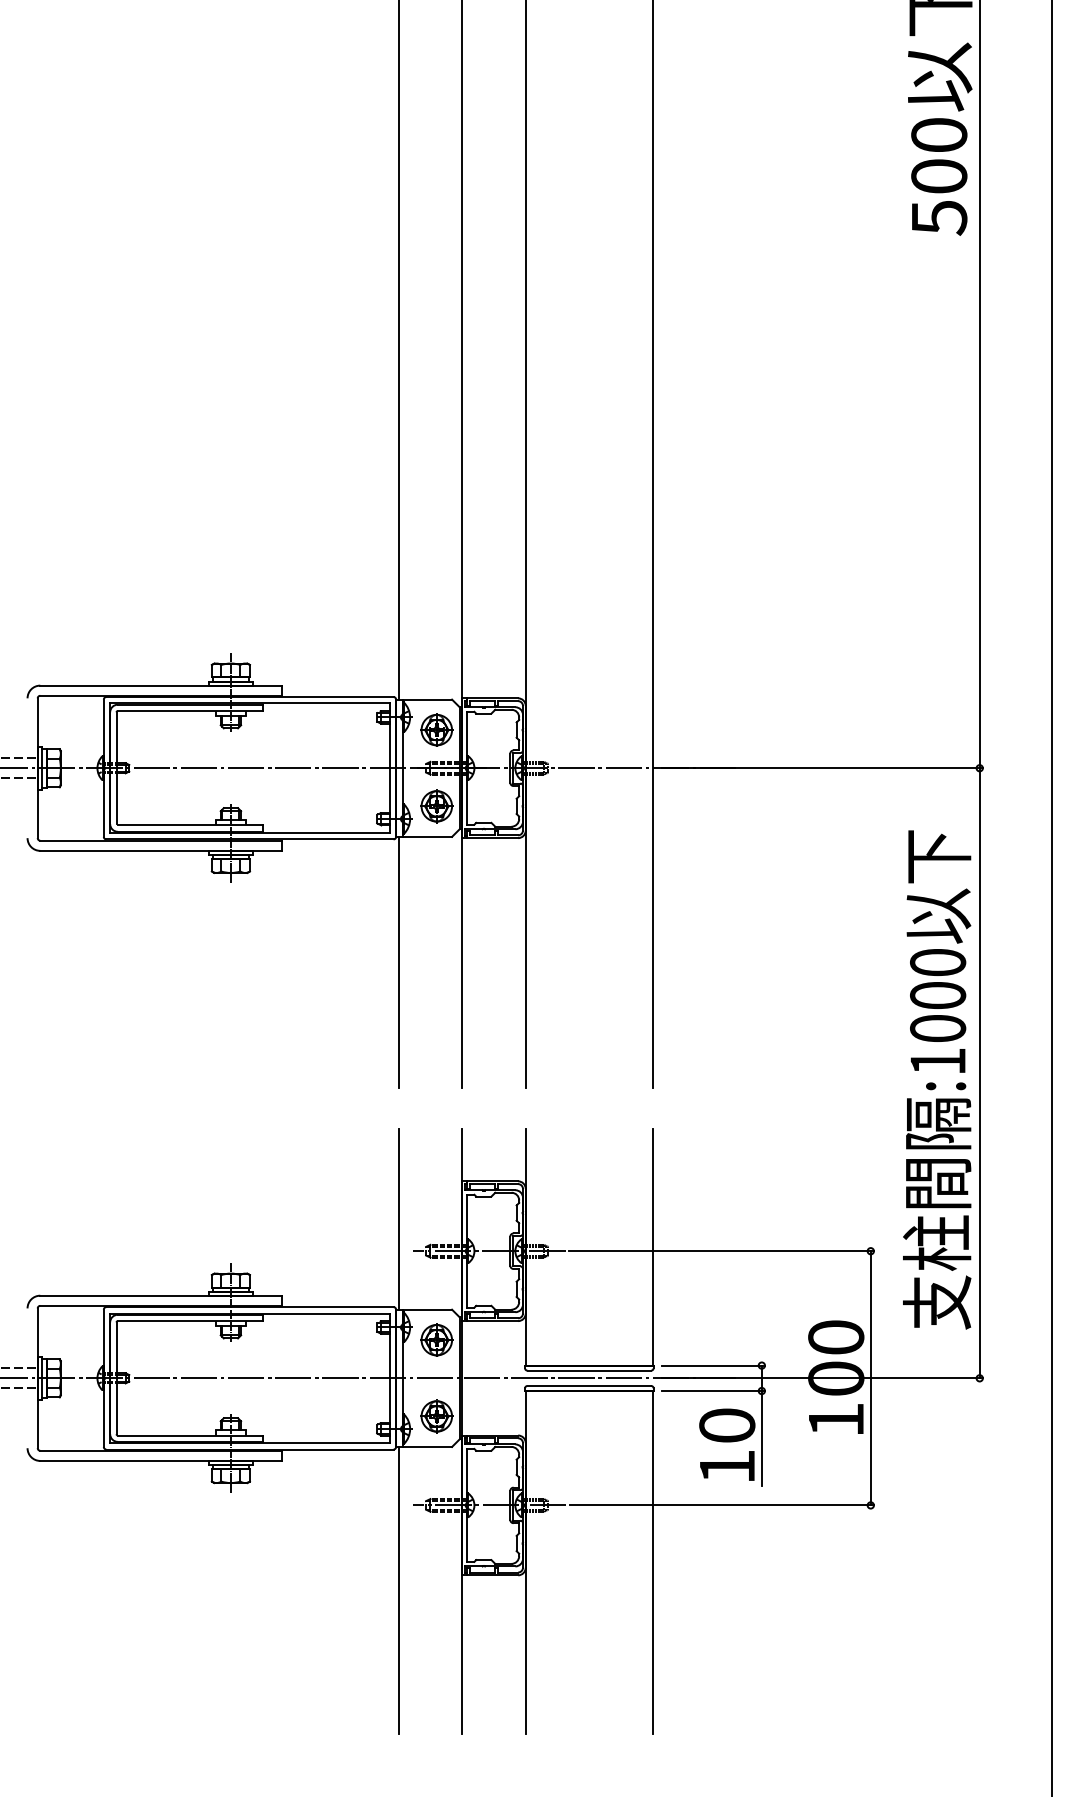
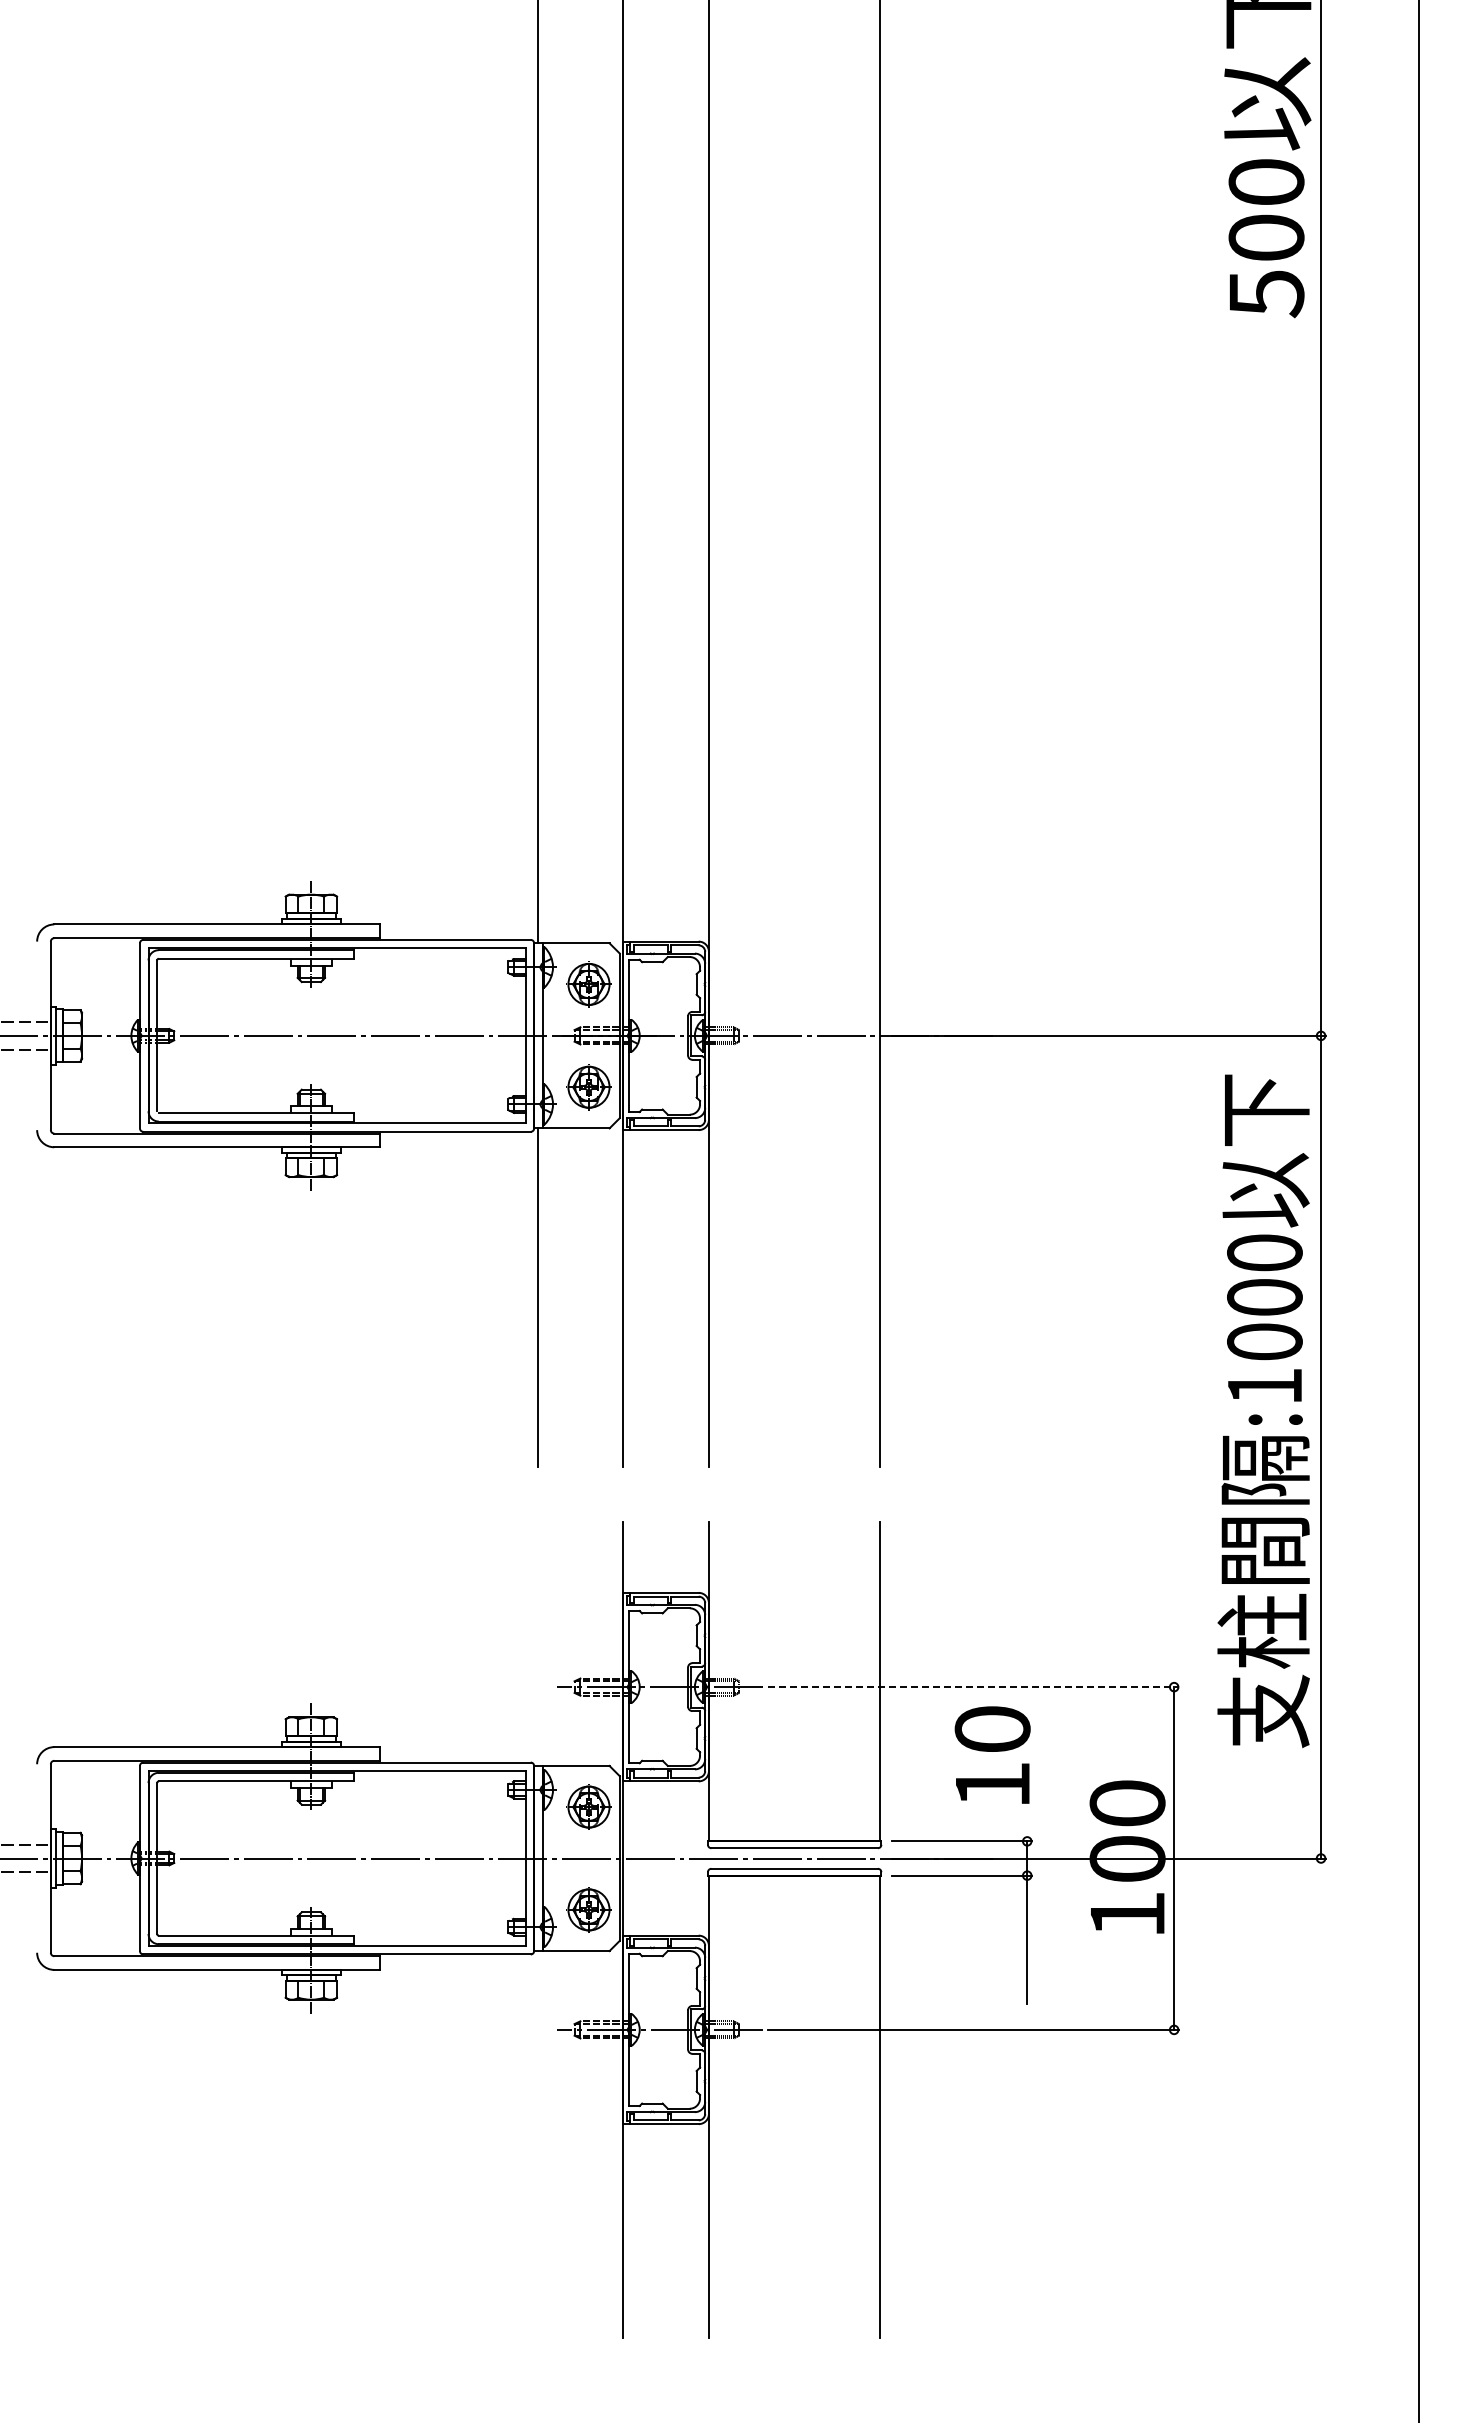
text: (937, 1080) -> (1263, 1411), moved
line: (398, 1218) -> (537, 1643), removed
line: (721, 1251) -> (973, 1687), solid -> dashed
text: (727, 1444) -> (992, 1754), moved
line: (398, 1590) -> (537, 2144), removed

